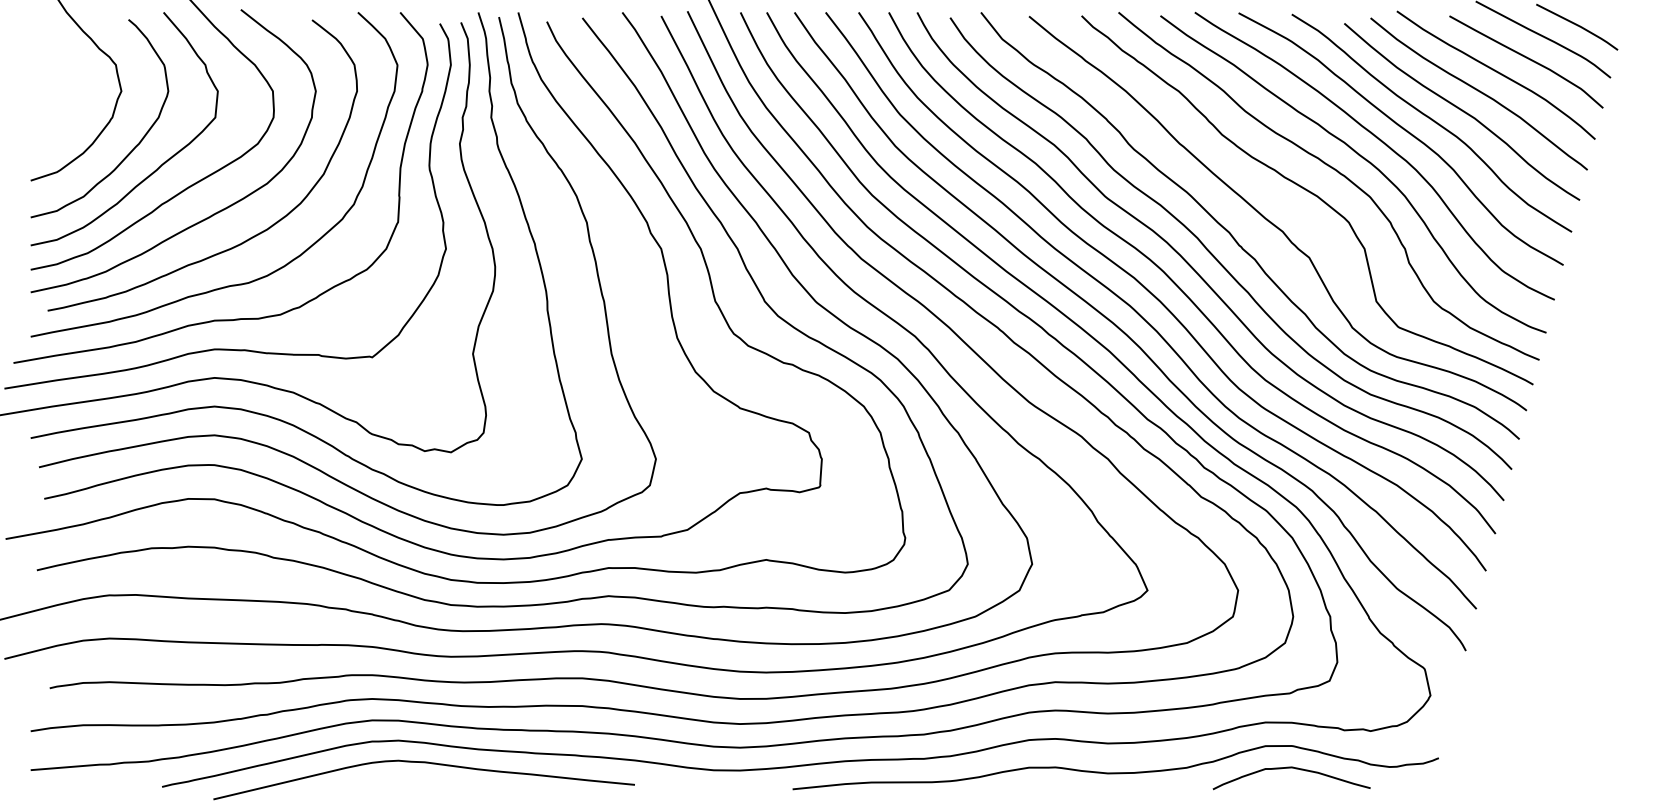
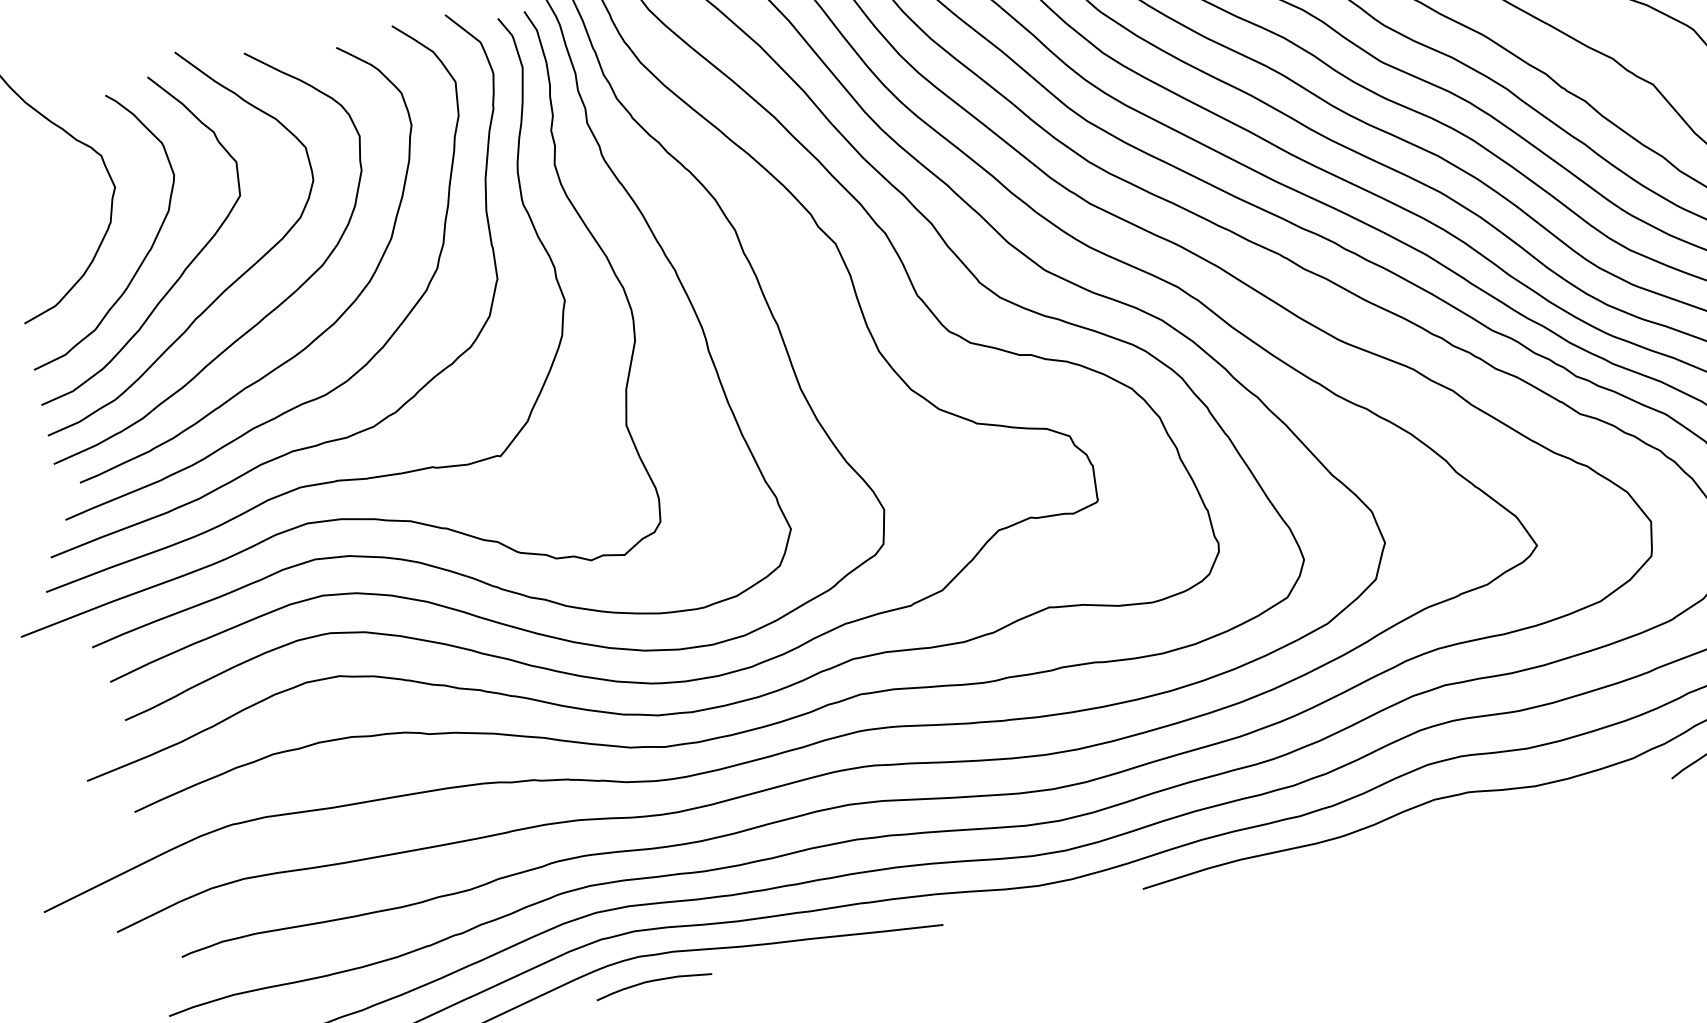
curve: (404, 782) -> (652, 982), added

